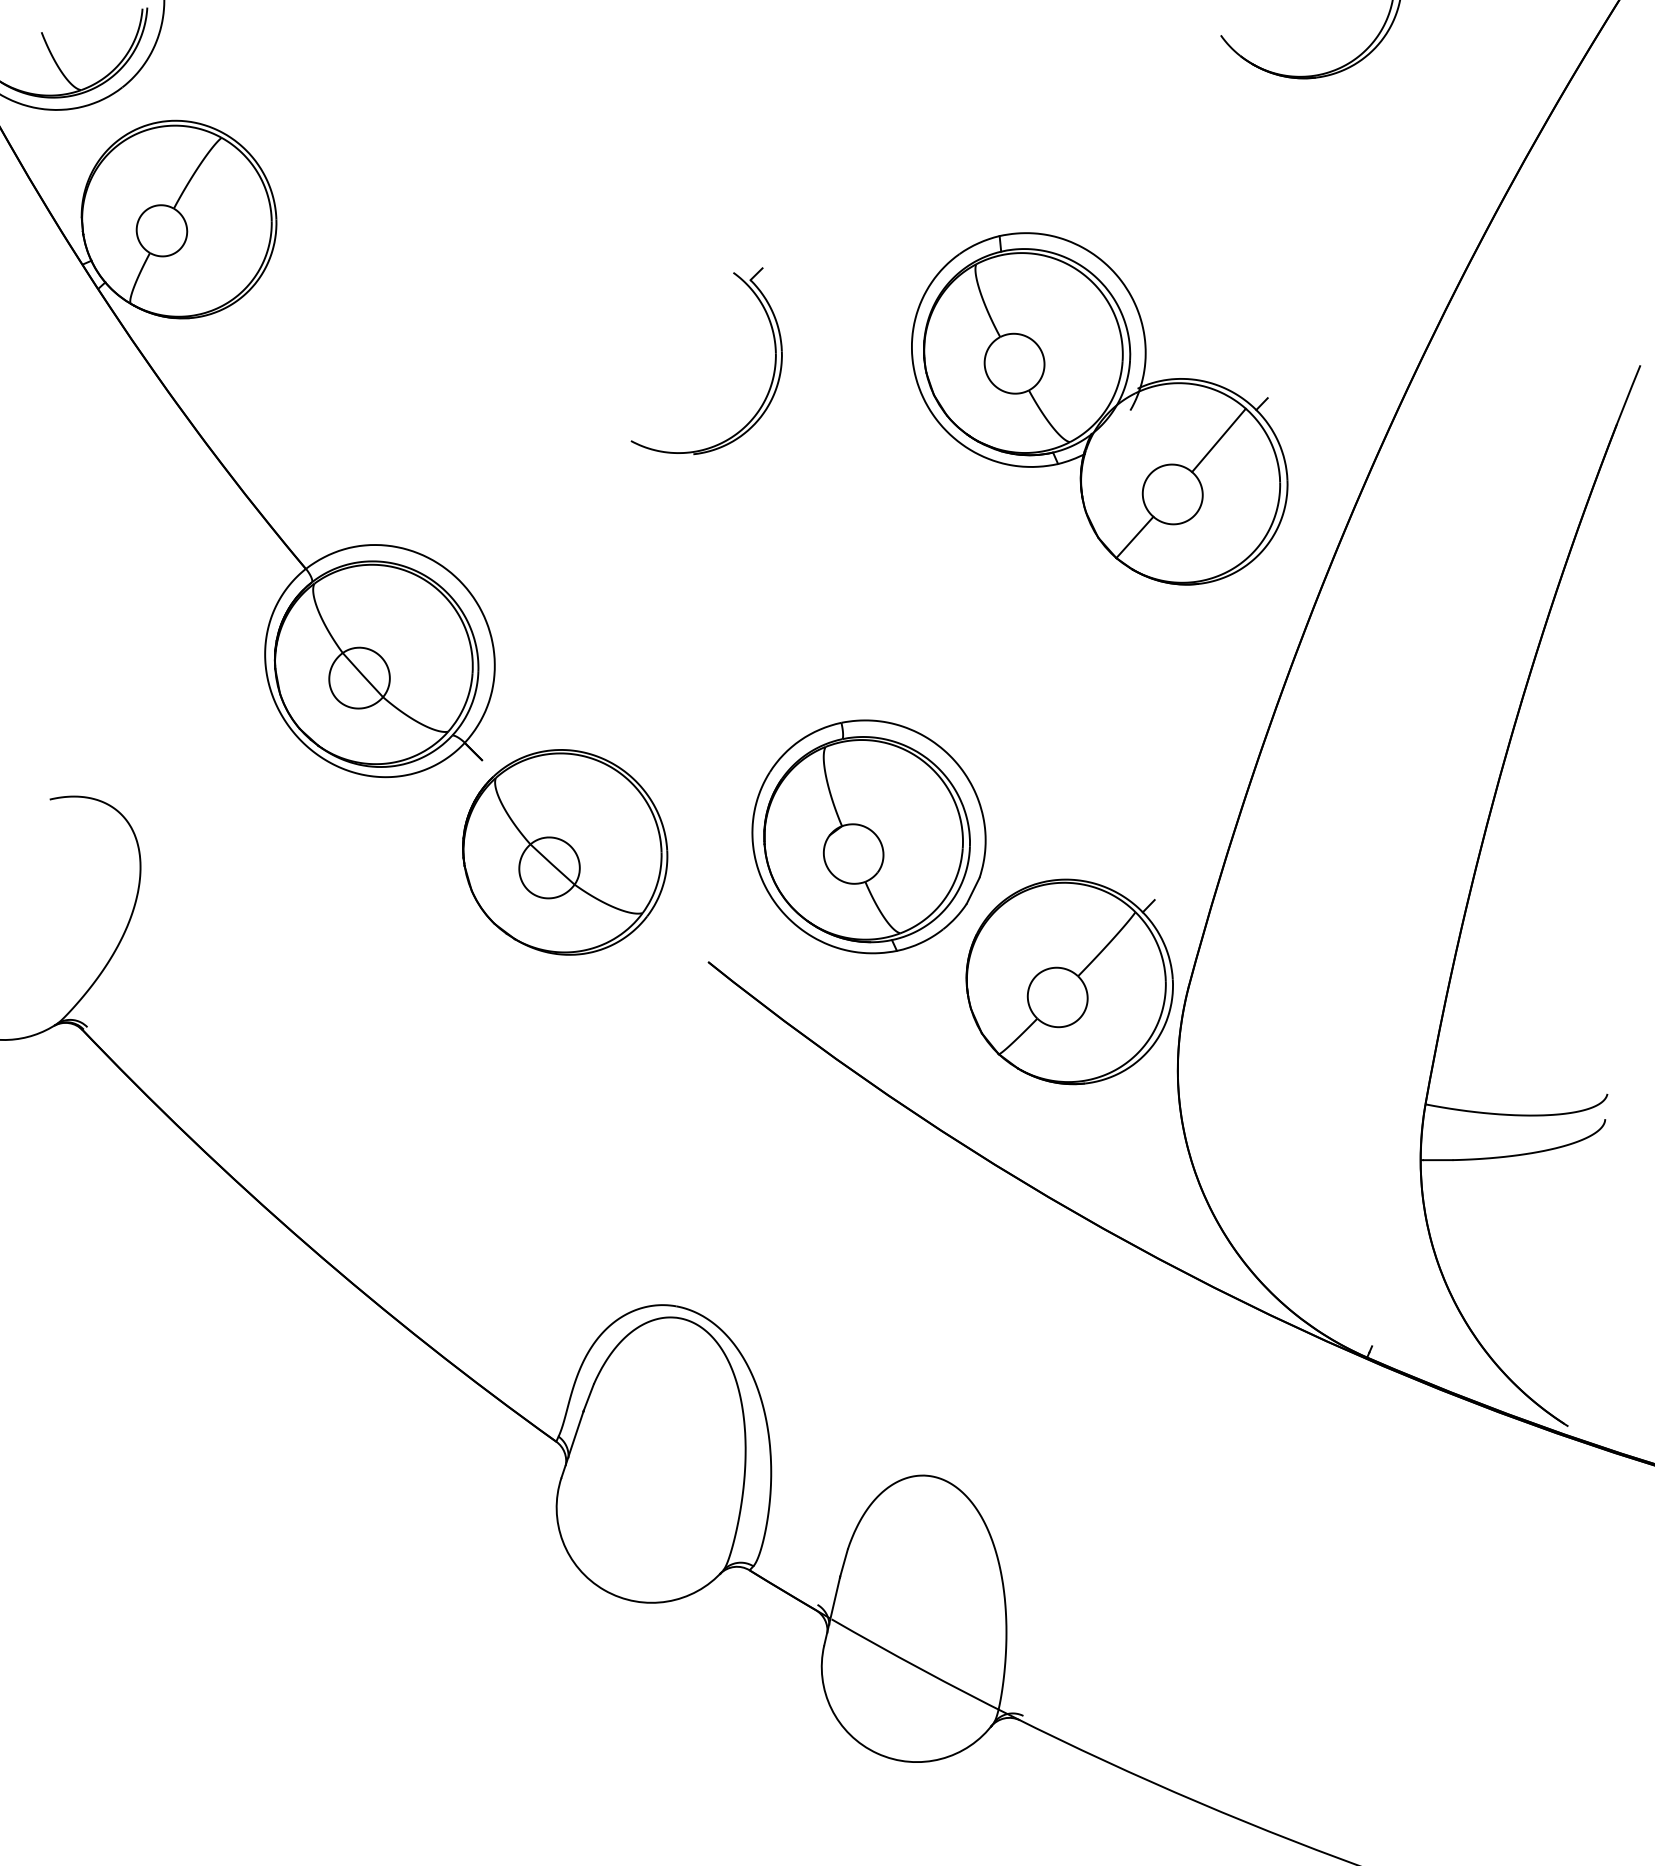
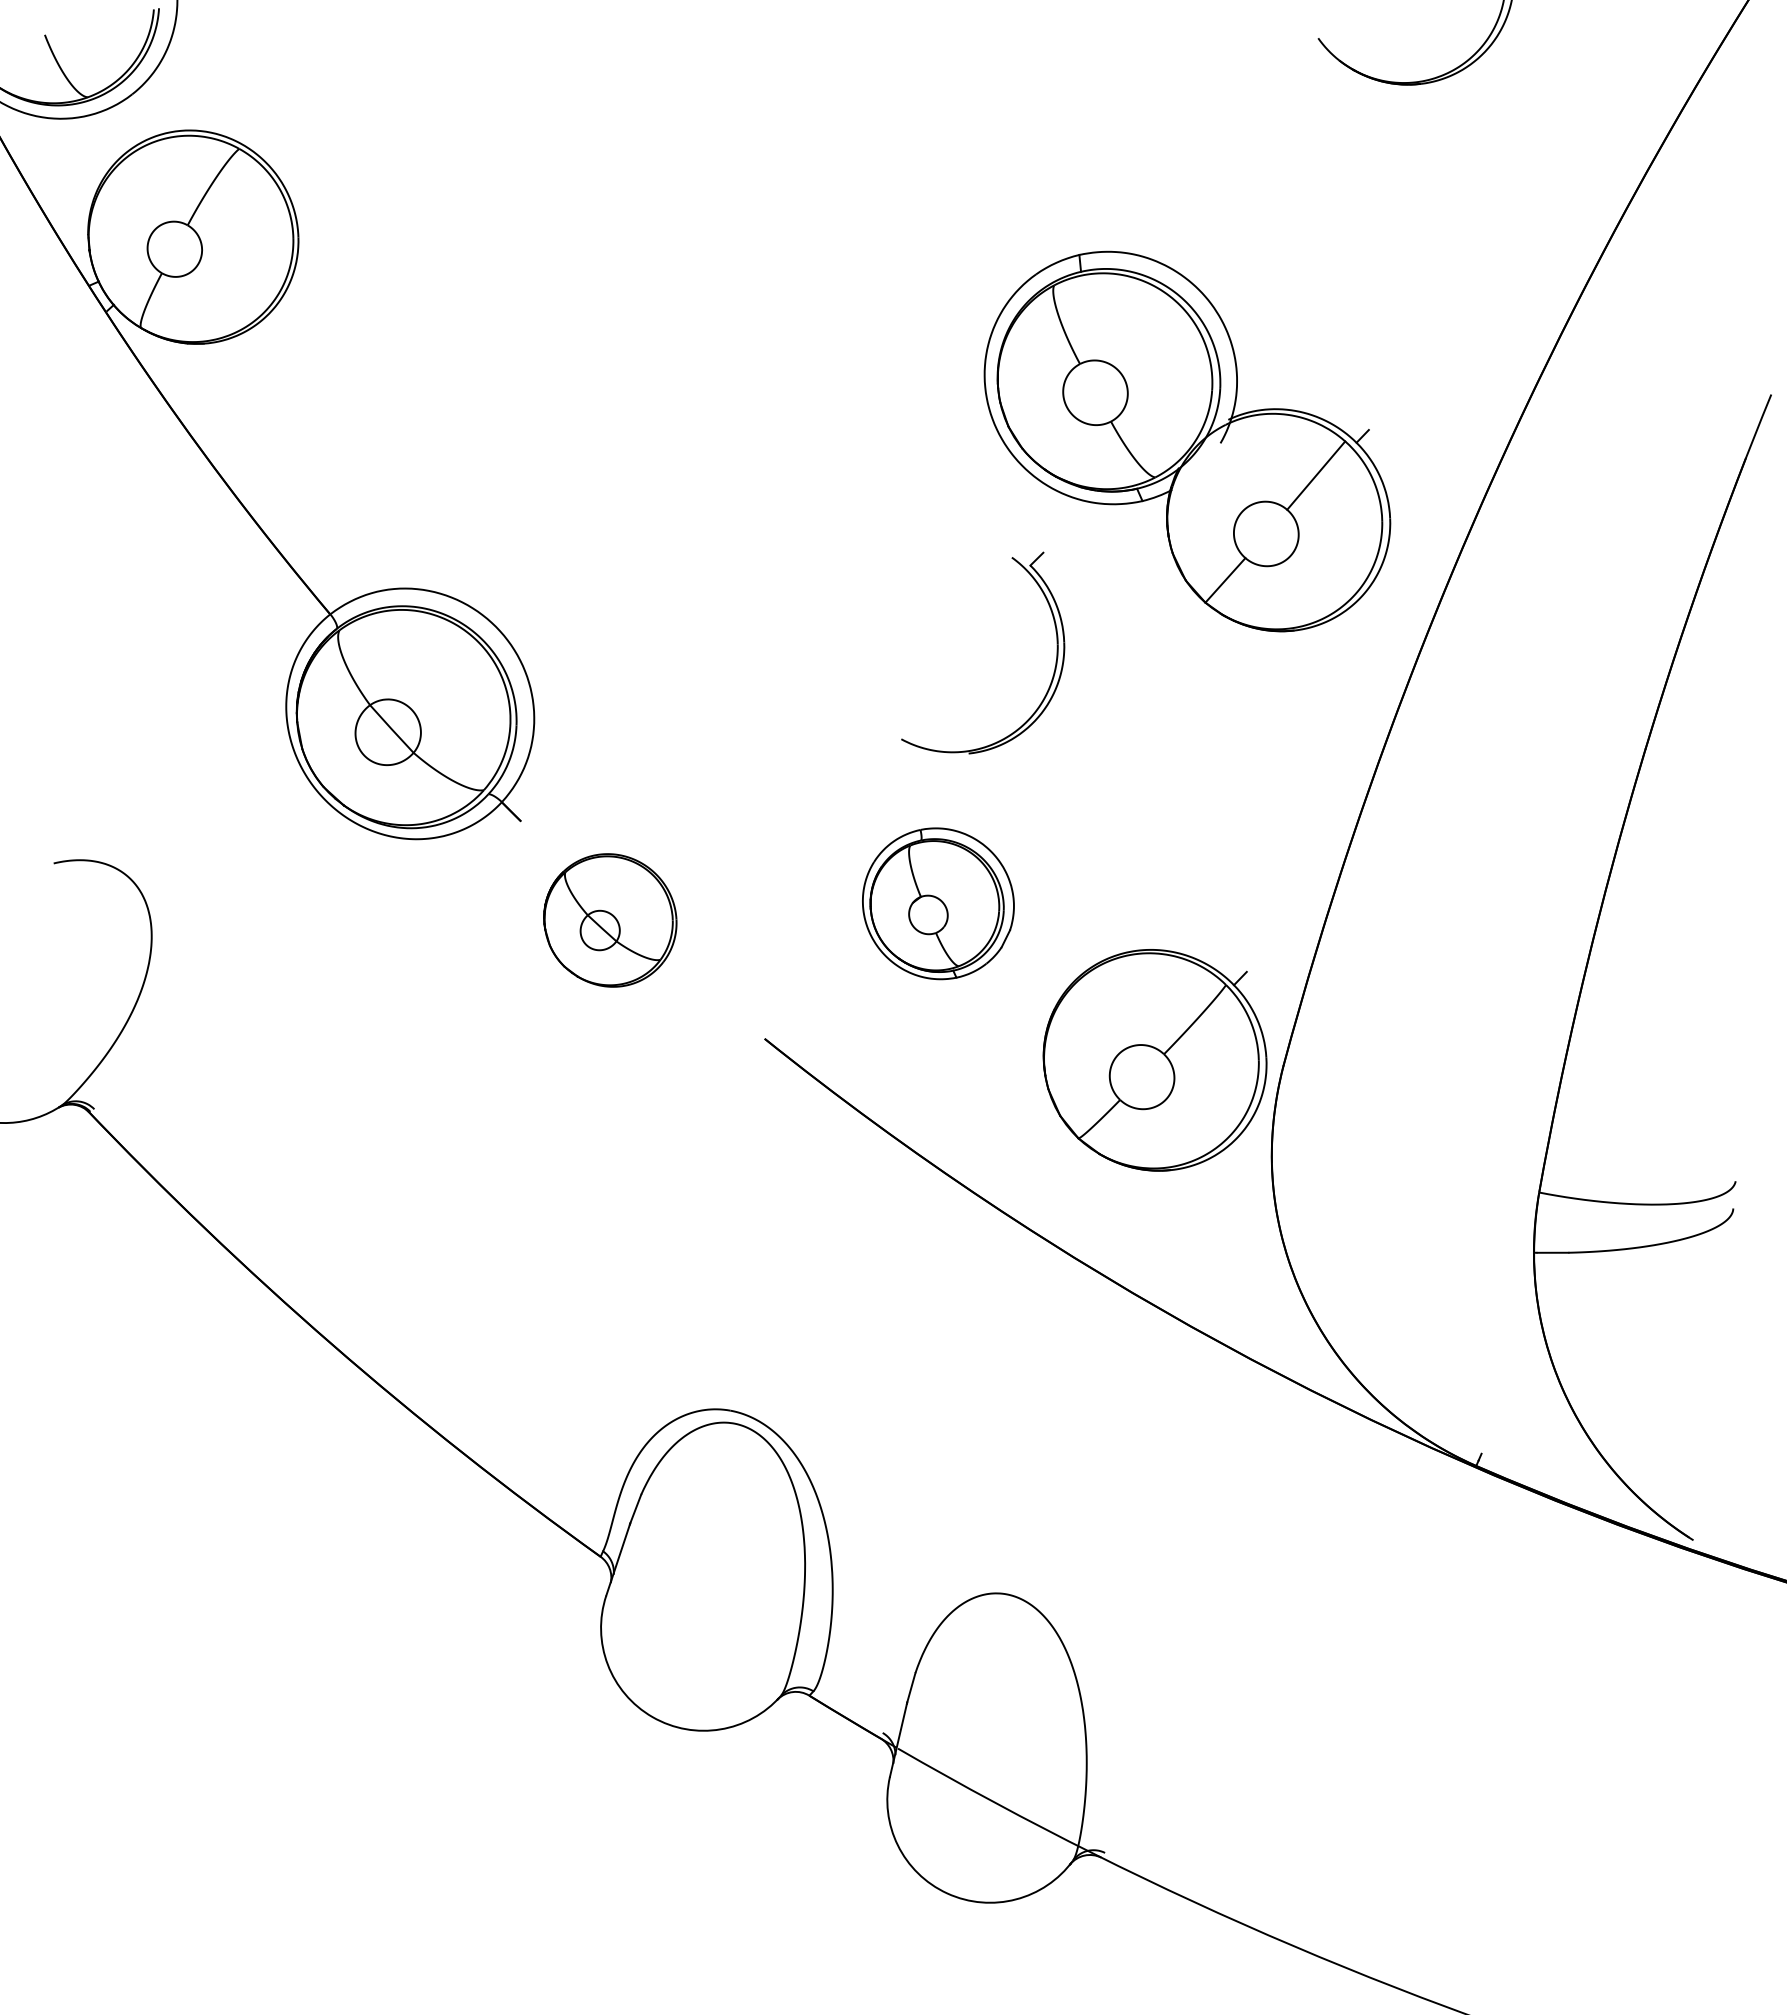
part: (773, 369) -> (1055, 661), moved
part: (869, 836) -> (938, 903), size x0.6
part: (565, 852) -> (610, 920), size x0.6

